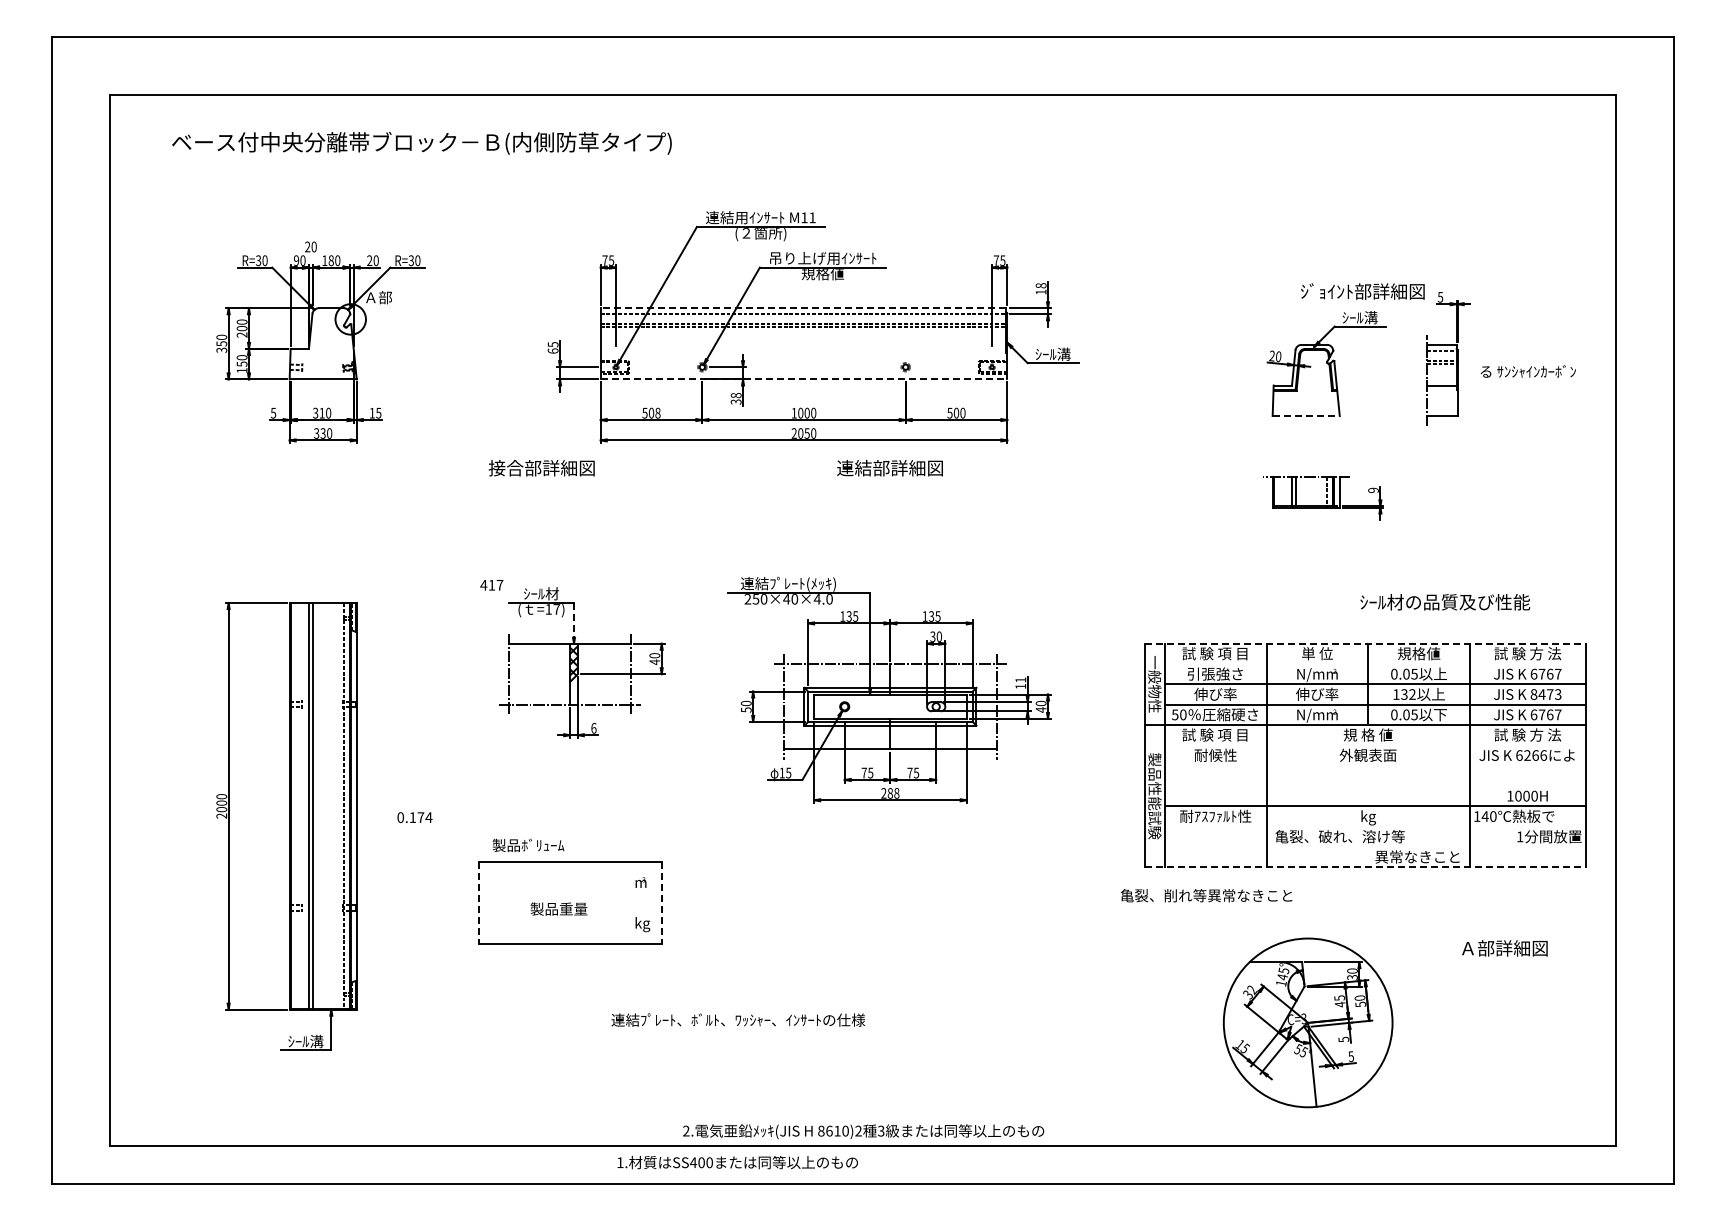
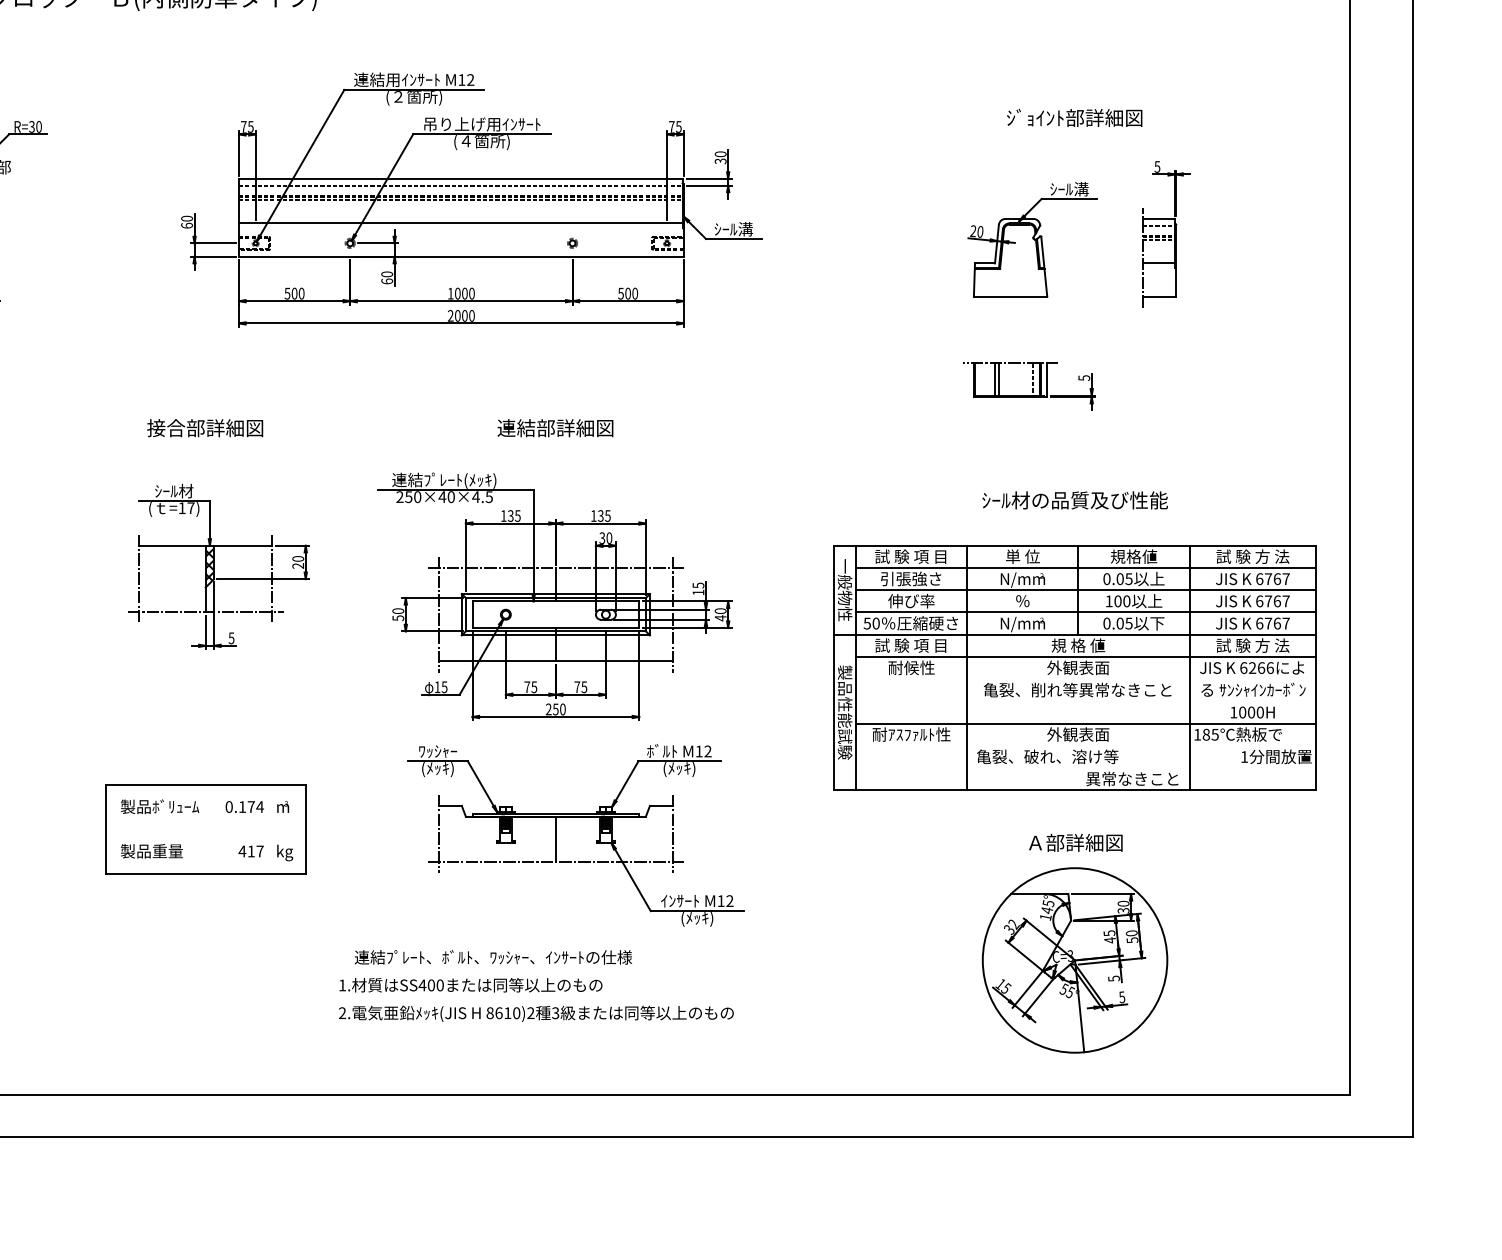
text: (812, 217) -> (470, 79), M11 -> M12
text: (822, 275) -> (481, 143), 規格値 -> (４箇所)
text: (1040, 288) -> (719, 157), 18 -> 30
text: (1362, 291) -> (1074, 117), moved
line: (803, 308) -> (460, 179), dashed -> solid
text: (552, 344) -> (186, 218), 65 -> 60
line: (803, 348) -> (460, 222), added
text: (1527, 371) -> (1252, 689), moved
line: (804, 379) -> (461, 256), dashed -> solid
text: (735, 398) -> (386, 277), 38 -> 60
text: (657, 413) -> (301, 294), 508 -> 500
line: (1306, 416) -> (1010, 297), dashed -> solid
text: (806, 433) -> (464, 315), 2050 -> 2000
text: (541, 468) -> (204, 428), moved
text: (889, 468) -> (554, 428), moved
text: (1373, 490) -> (1084, 378), 9 -> 5
text: (491, 585) -> (250, 851), moved
text: (829, 599) -> (489, 497), 250×40×4.0 -> 250×40×4.5
text: (1445, 602) -> (1075, 500), moved
line: (574, 623) -> (210, 523), dashed -> solid
line: (1365, 643) -> (1075, 545), dashed -> solid
text: (654, 662) -> (297, 566), 40 -> 20
line: (1374, 664) -> (1085, 568), added
text: (1020, 679) -> (698, 584), 11 -> 15
text: (1317, 693) -> (1022, 600), 伸び率 -> ％
text: (1408, 694) -> (1122, 601), 132 -> 100
text: (1545, 694) -> (1272, 601), 8473 -> 6767
text: (593, 727) -> (231, 637), 6 -> 5
line: (1374, 745) -> (1085, 657), added
text: (893, 793) -> (559, 709), 288 -> 250
text: (1488, 816) -> (1209, 734), 140 -> 185
text: (414, 817) -> (244, 806), moved
text: (1367, 817) -> (1077, 735), kg -> 外観表面
text: (528, 844) -> (160, 805), moved
line: (1365, 867) -> (1075, 790), dashed -> solid
part: (908, 891) -> (575, 816), added
text: (1206, 895) -> (1077, 689), moved
line: (478, 902) -> (105, 828), dashed -> solid
line: (661, 902) -> (305, 828), dashed -> solid
text: (558, 908) -> (151, 850), moved
text: (1504, 948) -> (1075, 842), moved
text: (737, 1019) -> (492, 956), moved
part: (1307, 1022) -> (1074, 960), moved
text: (863, 1131) -> (536, 1013), moved
text: (737, 1162) -> (470, 985), moved

